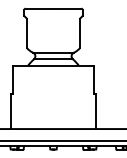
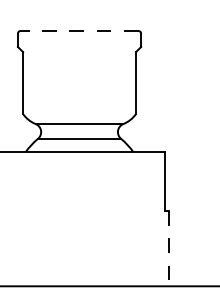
line: (53, 8) -> (79, 30), solid -> dashed
line: (95, 111) -> (168, 249), solid -> dashed

